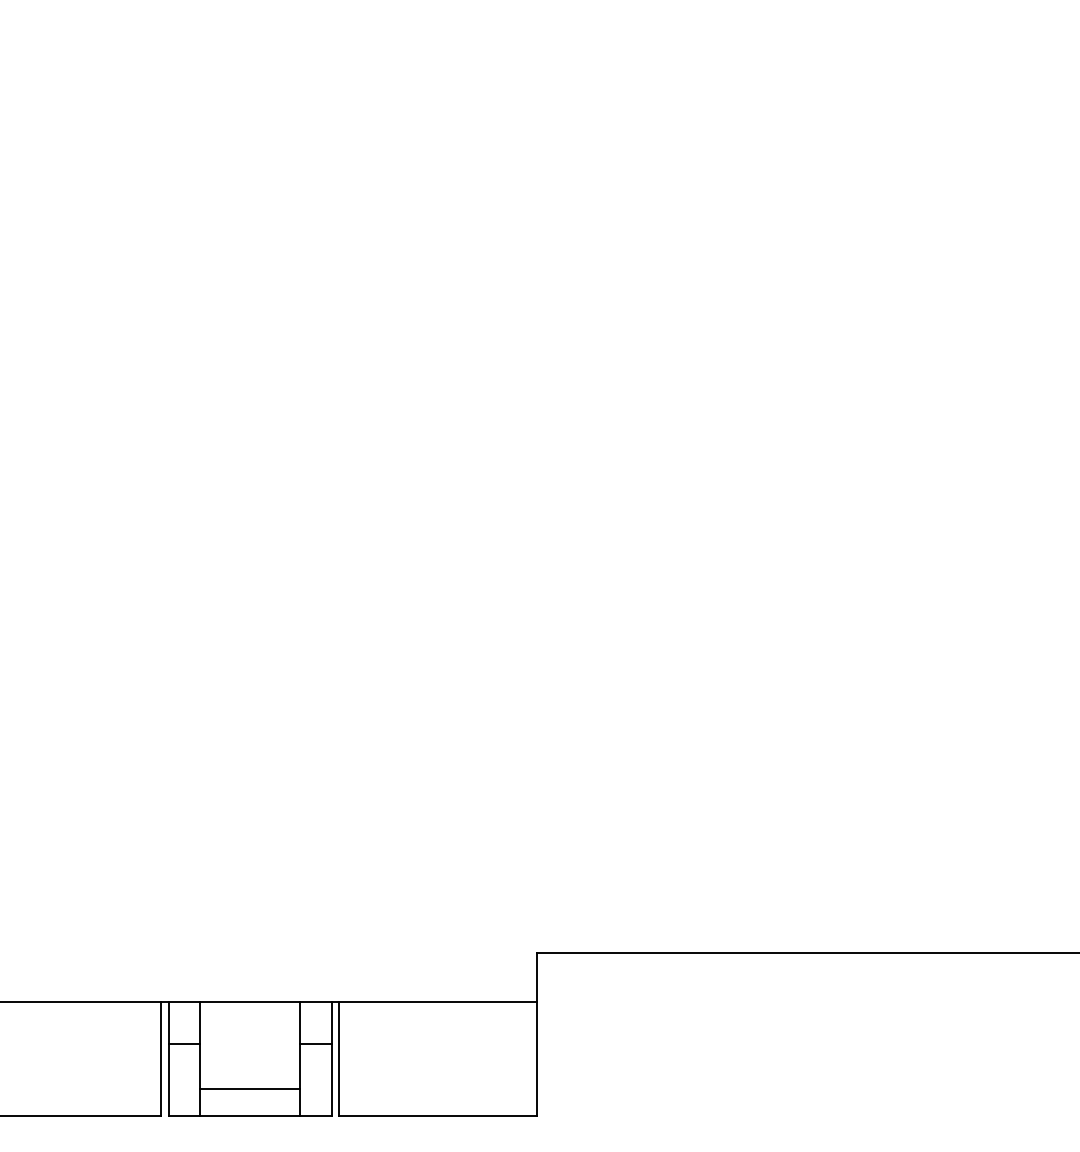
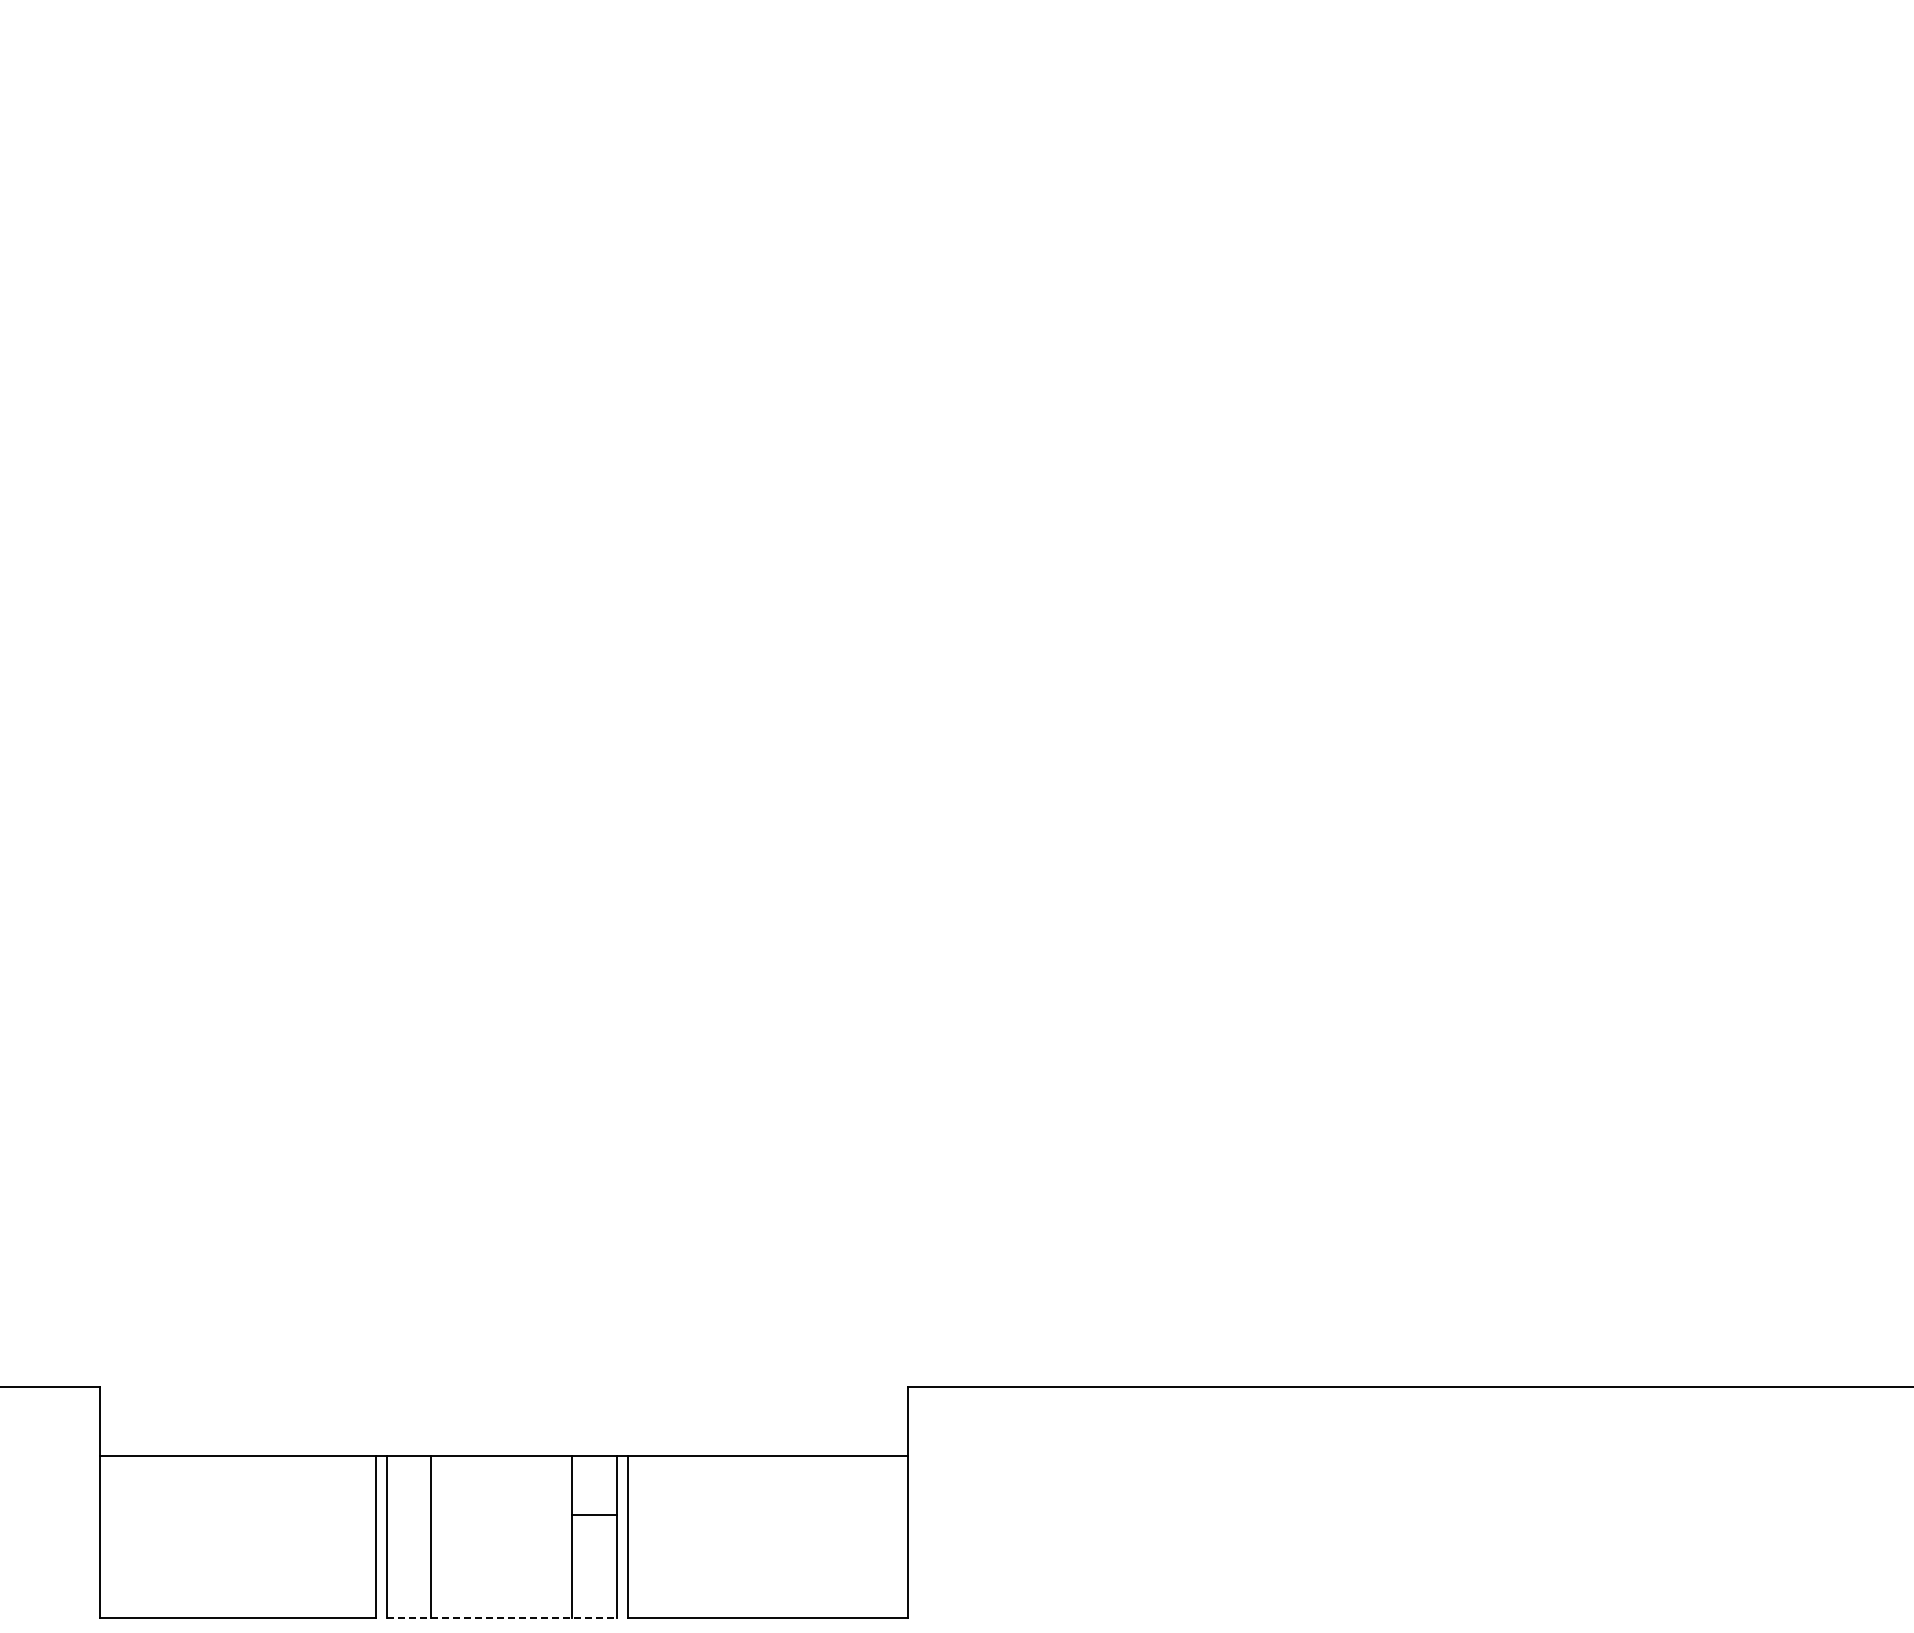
line: (184, 1044) -> (408, 1515), removed
line: (249, 1089) -> (501, 1579), removed
line: (250, 1116) -> (502, 1617), solid -> dashed

